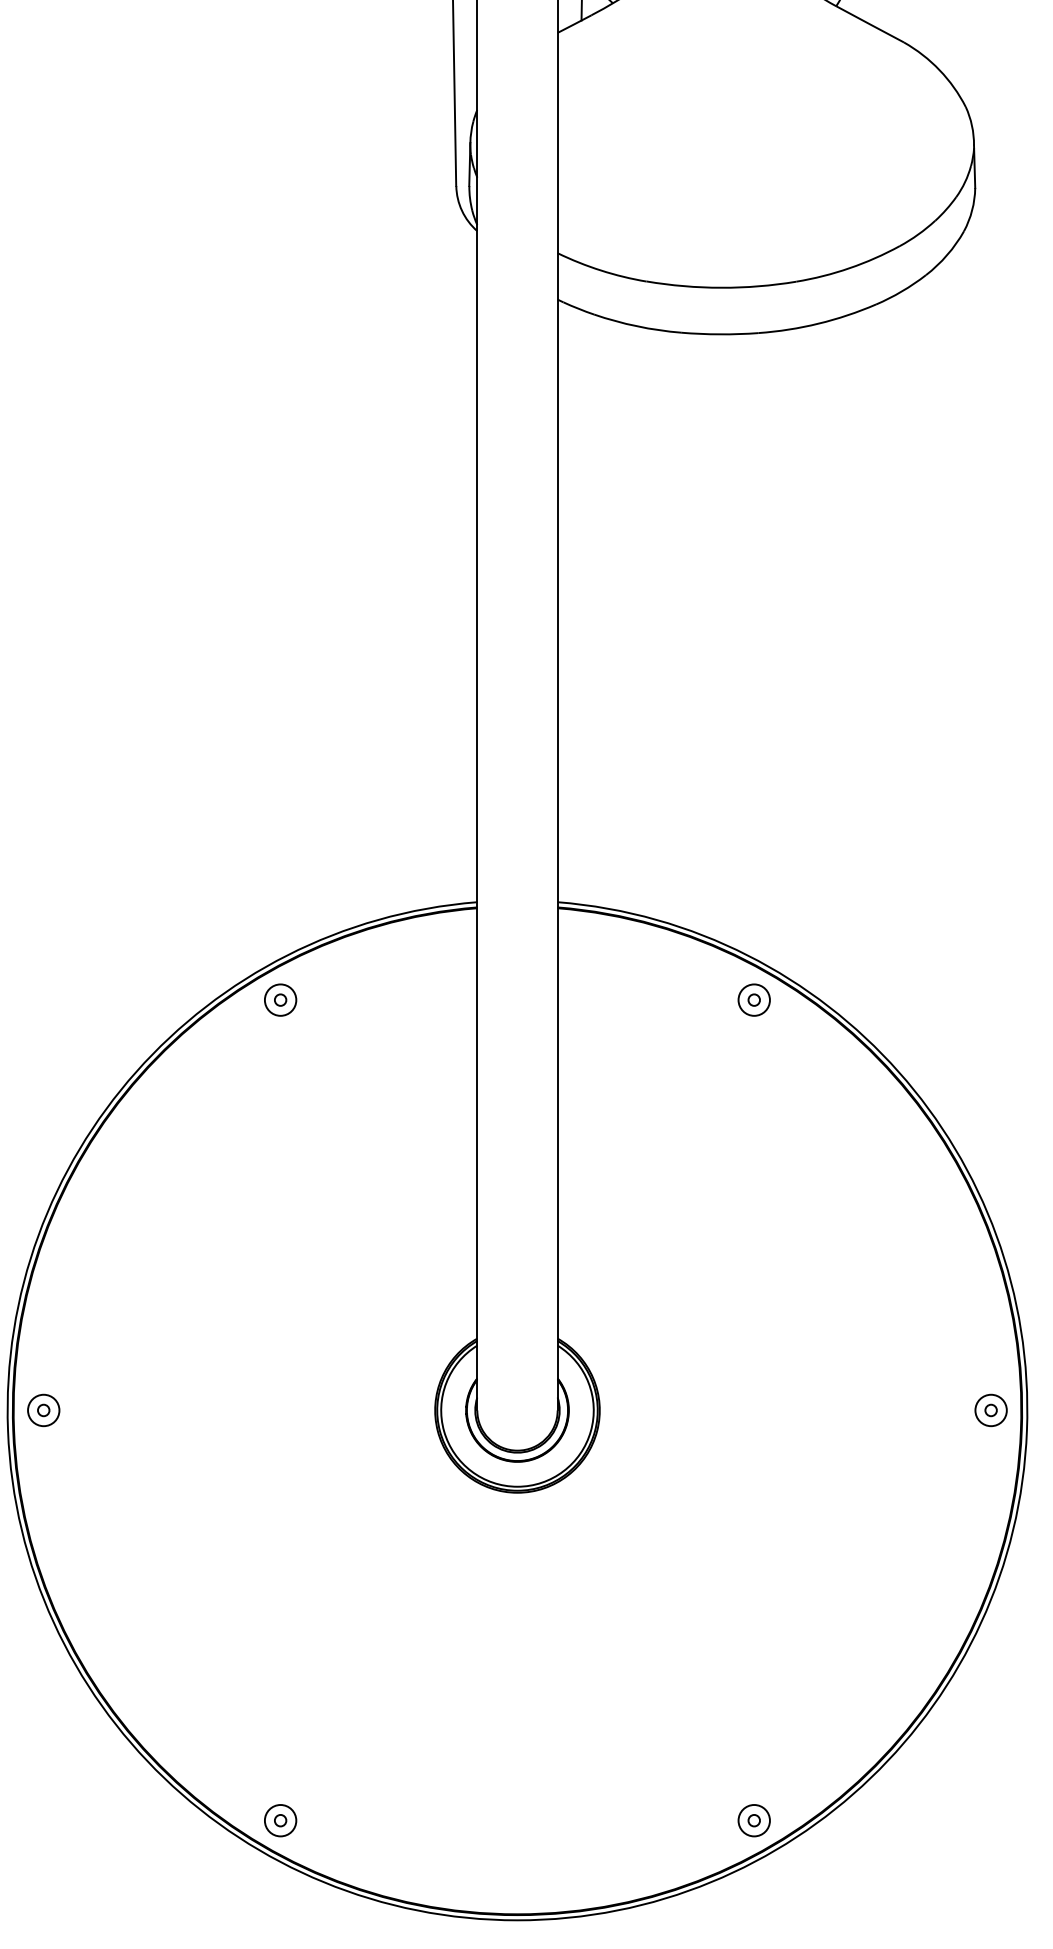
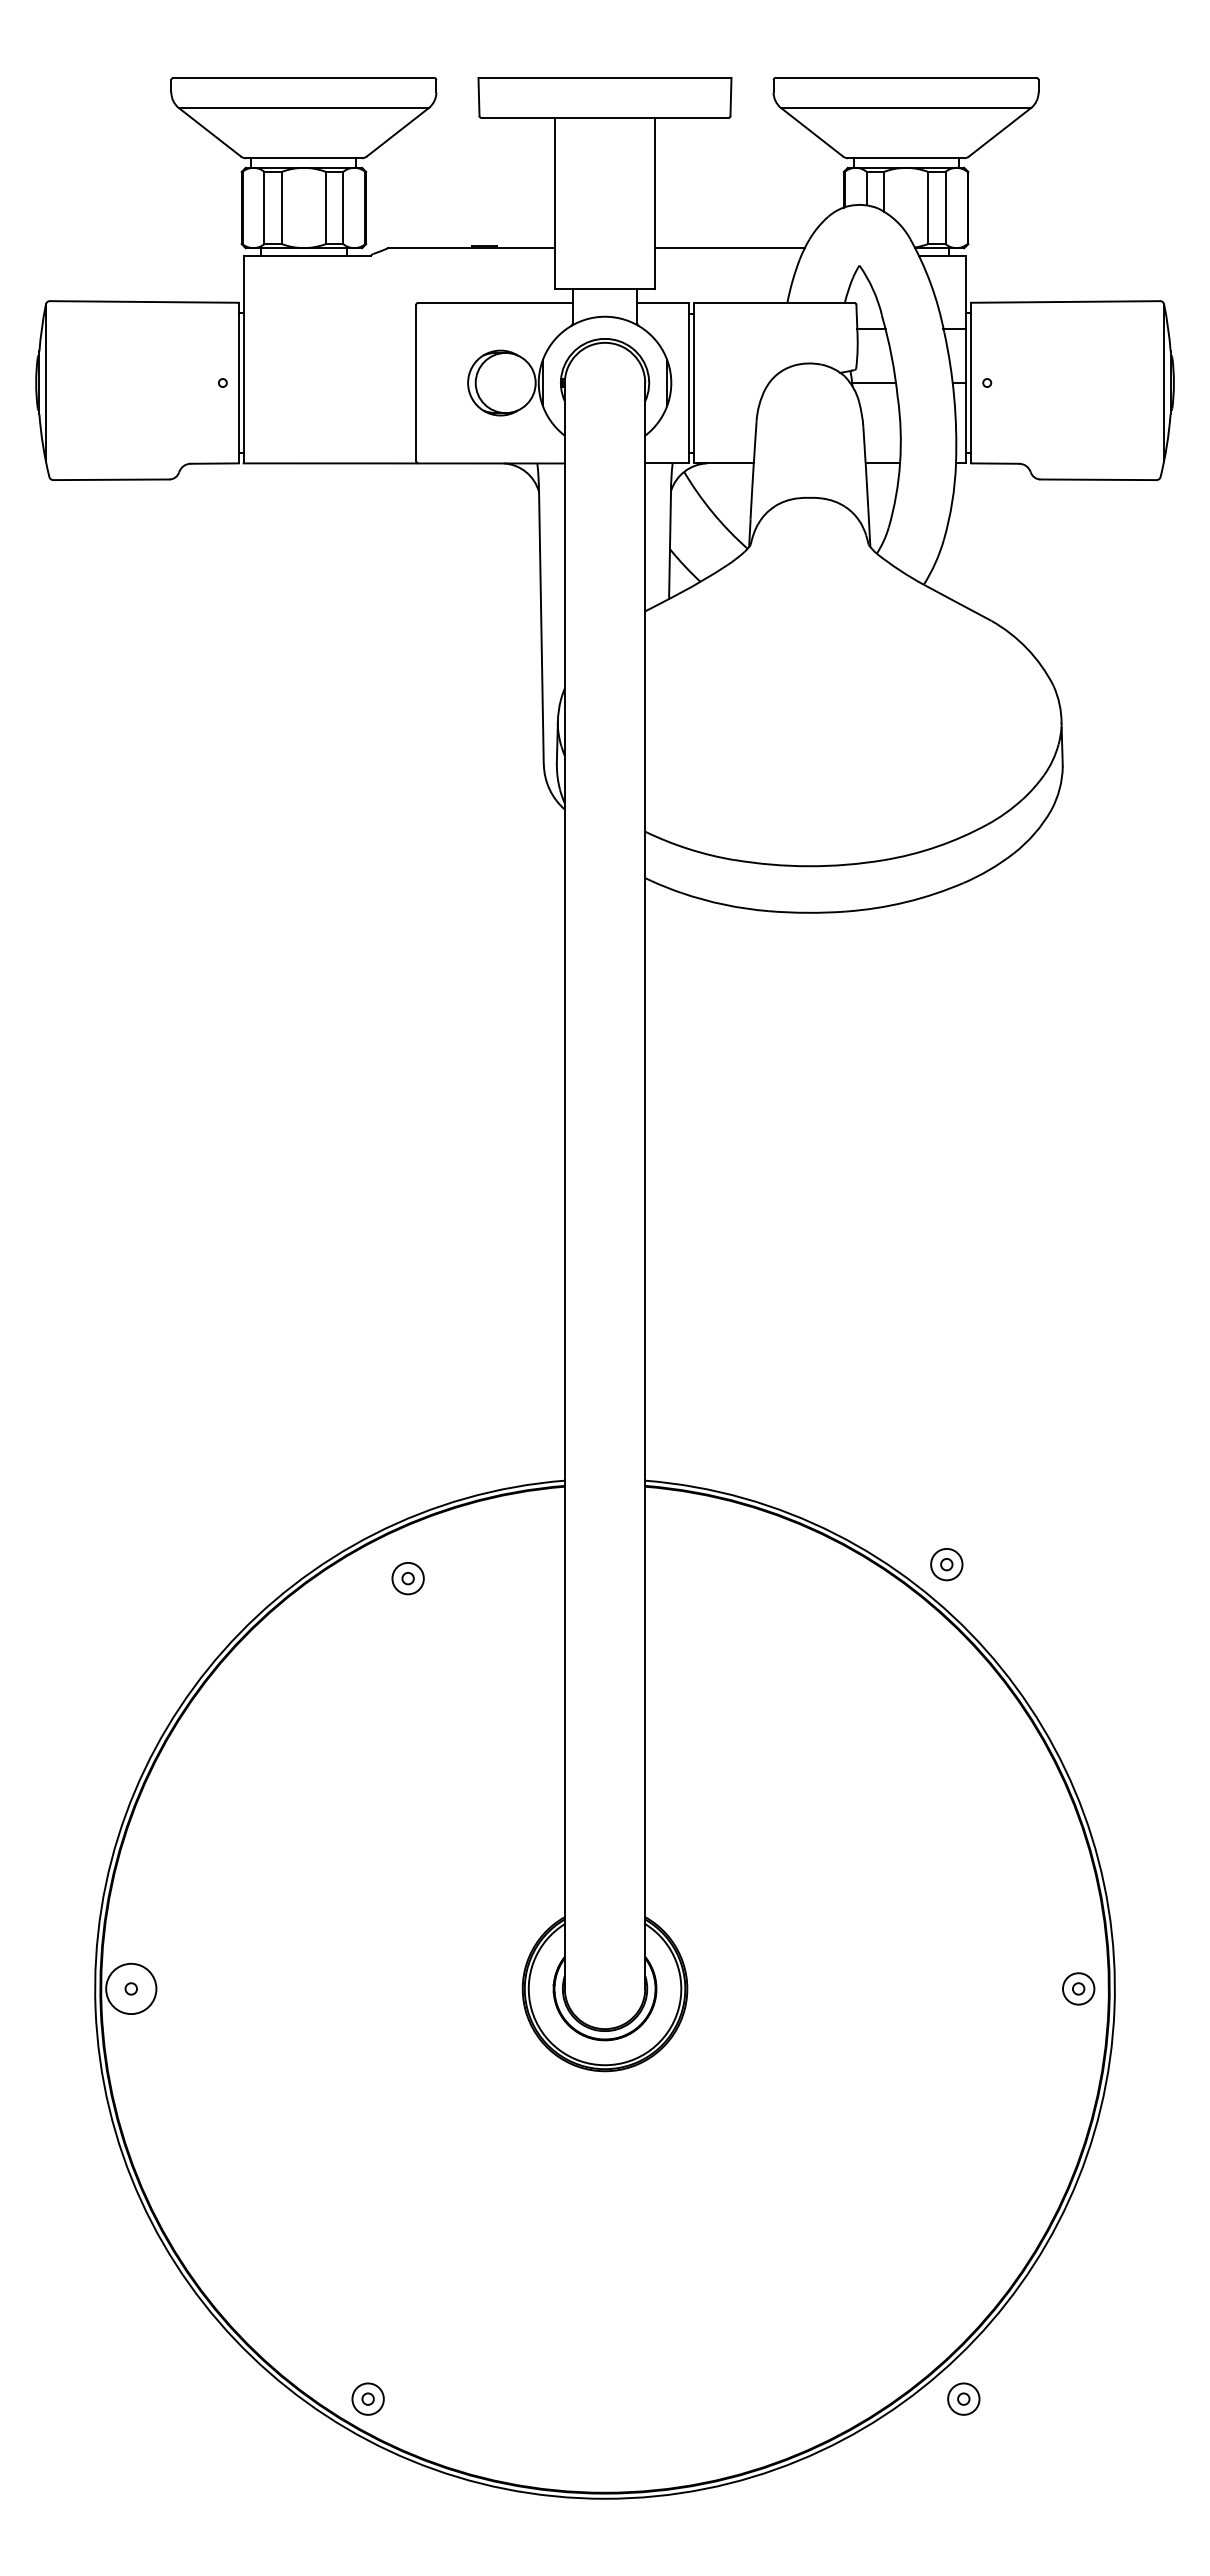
part: (279, 1000) -> (407, 1578), moved
part: (753, 1000) -> (946, 1564), moved
circle: (43, 1410) -> (131, 1988), size x1.6
part: (753, 1820) -> (963, 2398), moved

